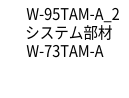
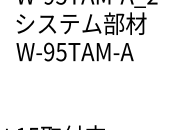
text: (51, 51) -> (54, 52), W-73TAM-A -> W-95TAM-A

